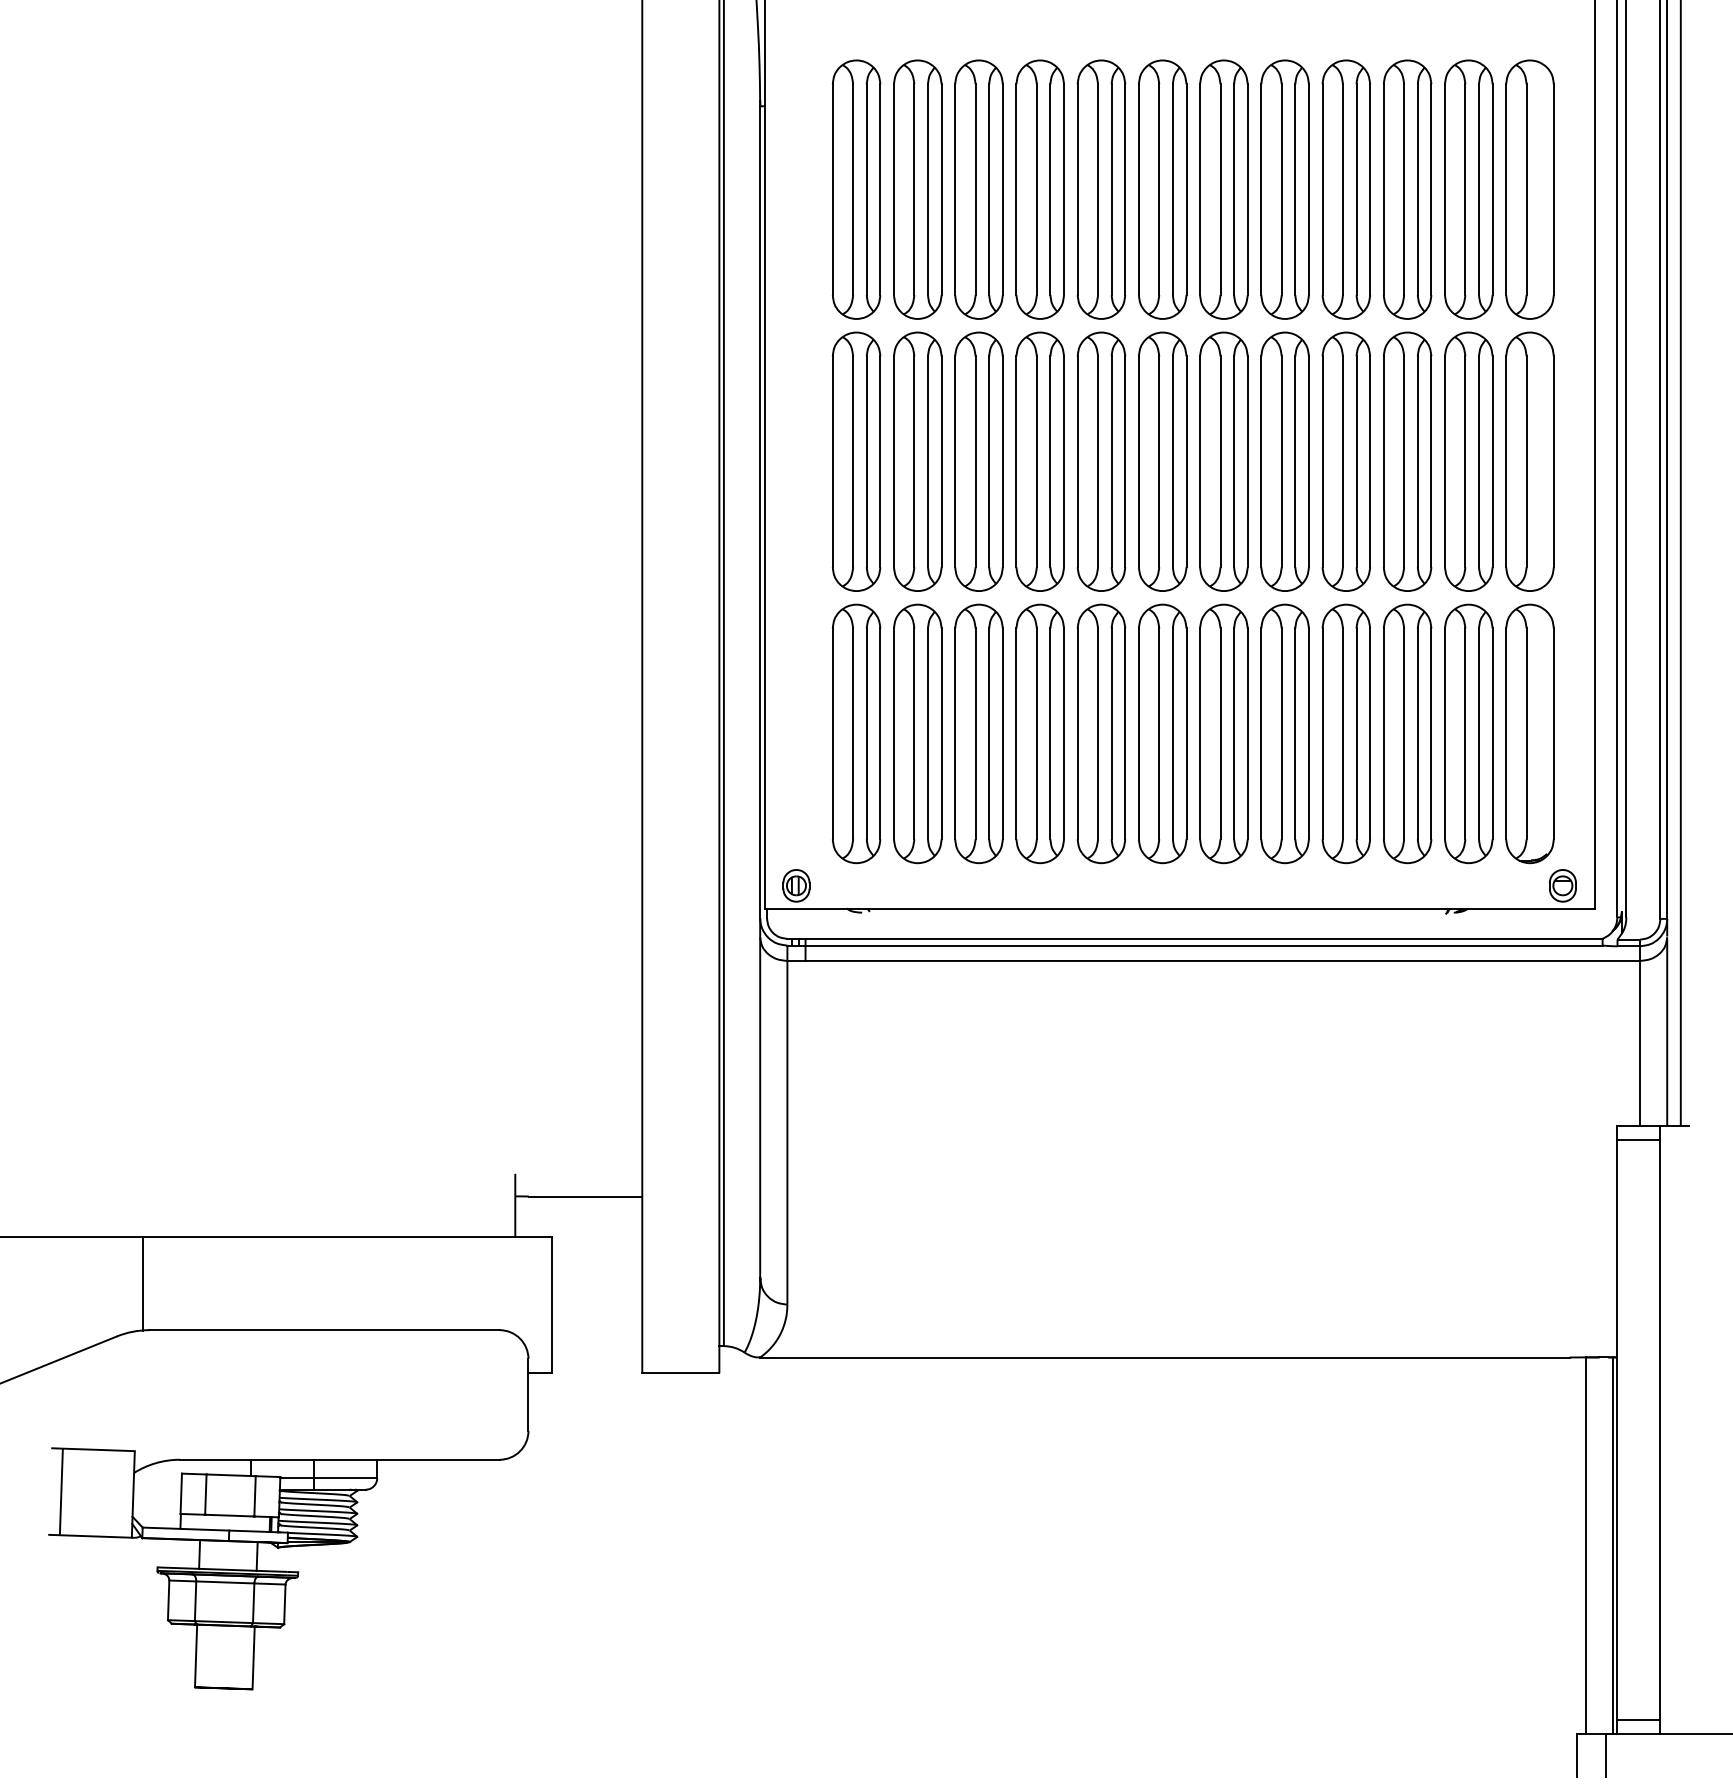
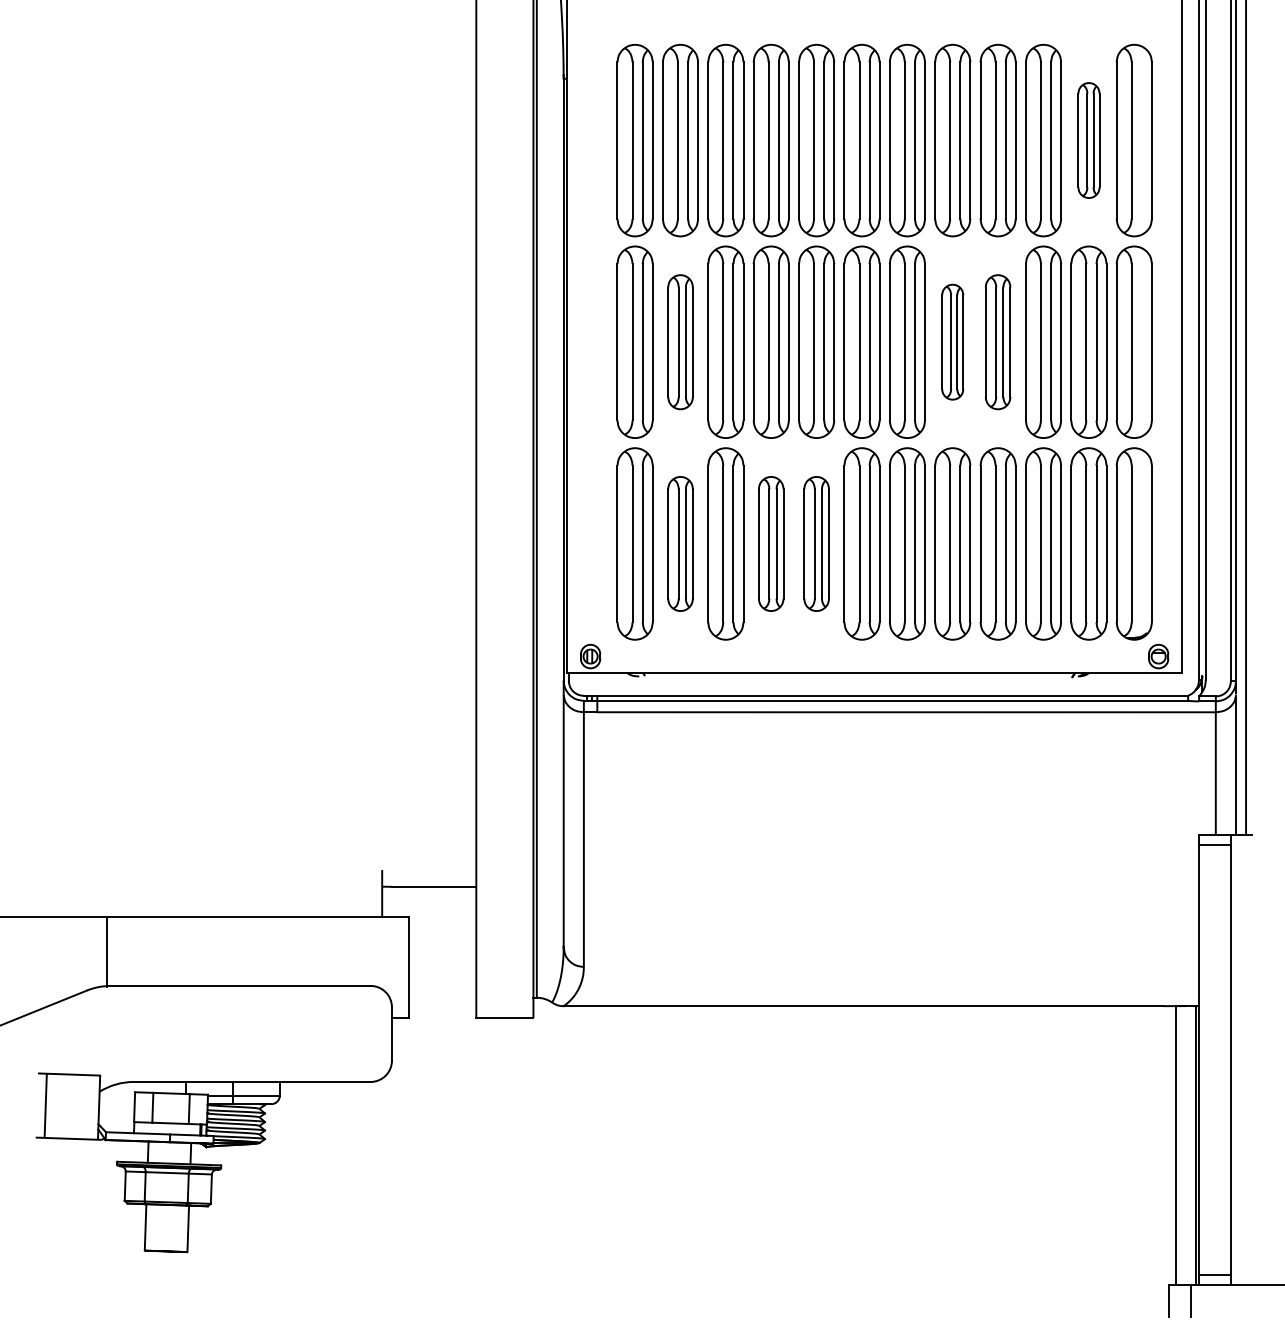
part: (1468, 189) -> (1088, 140), size x0.6
part: (917, 461) -> (680, 342), size x0.7
part: (1284, 461) -> (952, 342), size x0.6
part: (1345, 461) -> (997, 342), size x0.7
part: (917, 733) -> (680, 543), size x0.7
part: (1039, 733) -> (770, 543), size x0.7
part: (1101, 733) -> (816, 543), size x0.7

